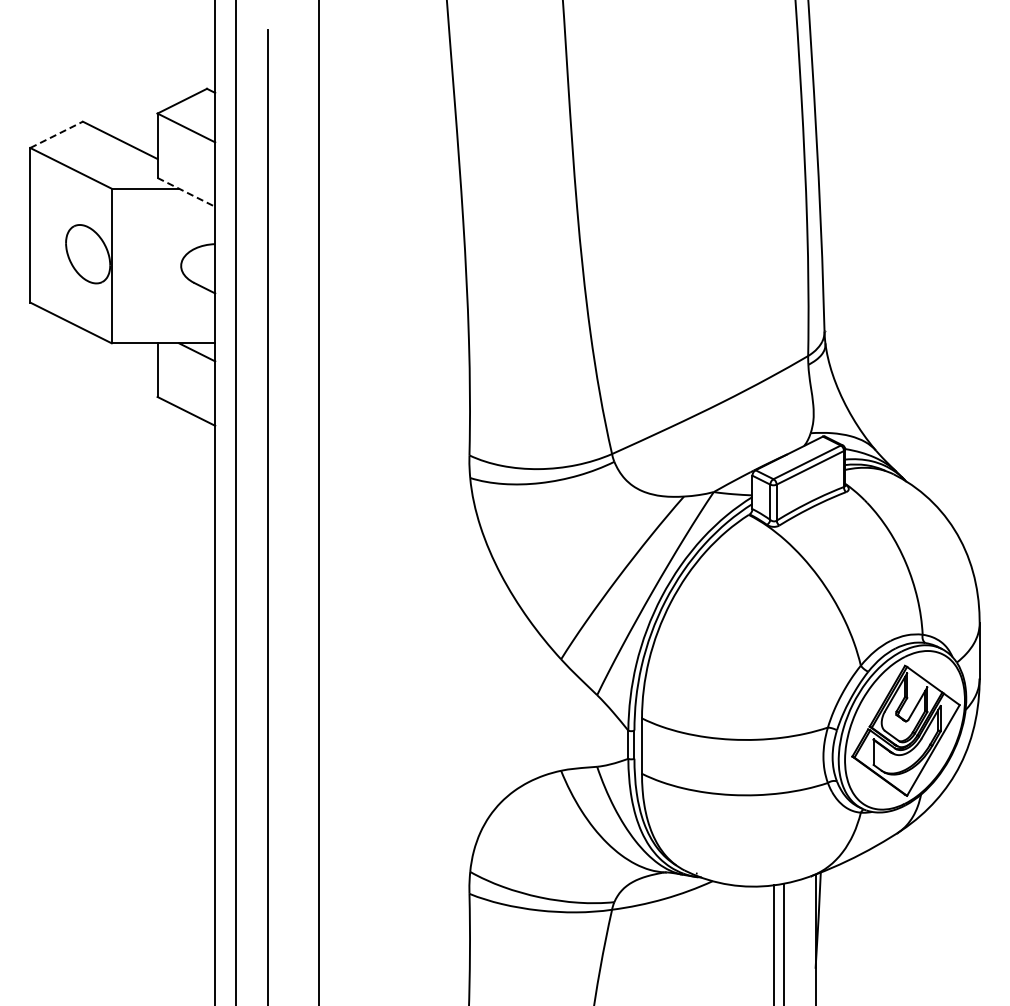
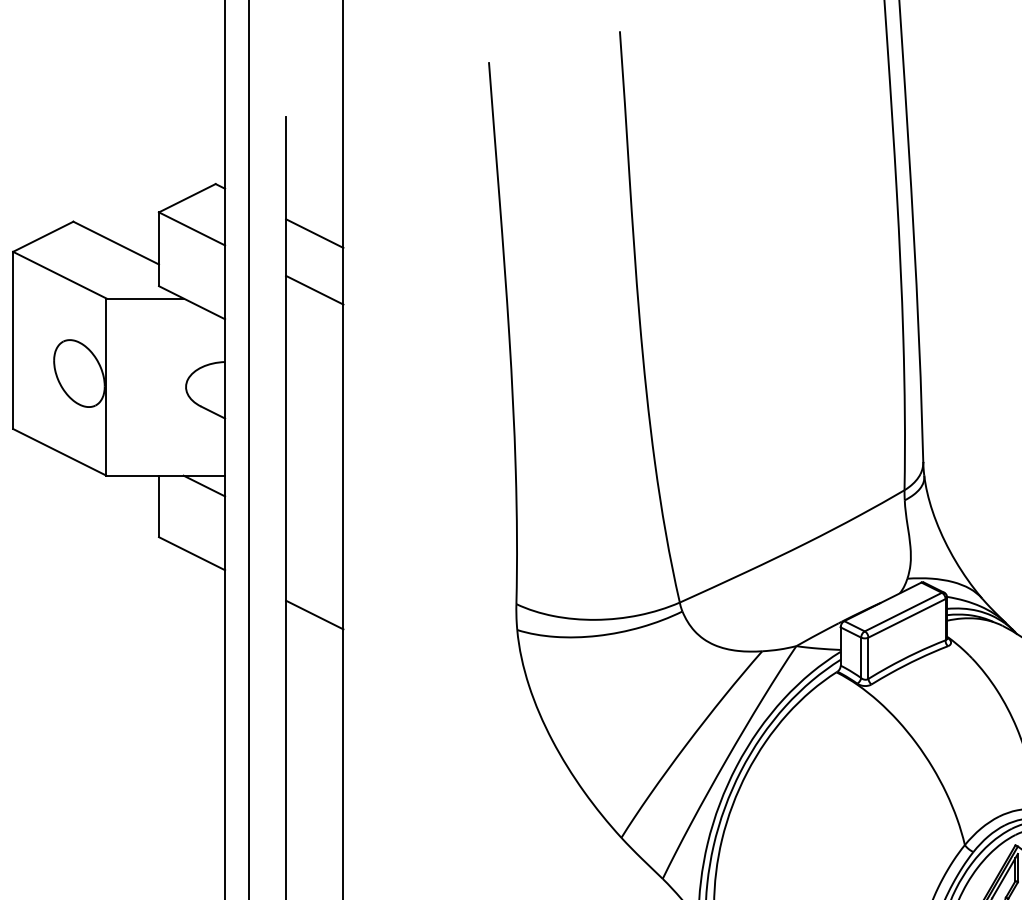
line: (293, 131) -> (314, 232), added
line: (57, 134) -> (44, 236), dashed -> solid
line: (293, 181) -> (314, 290), added
line: (186, 192) -> (192, 302), dashed -> solid
line: (293, 464) -> (314, 614), added

